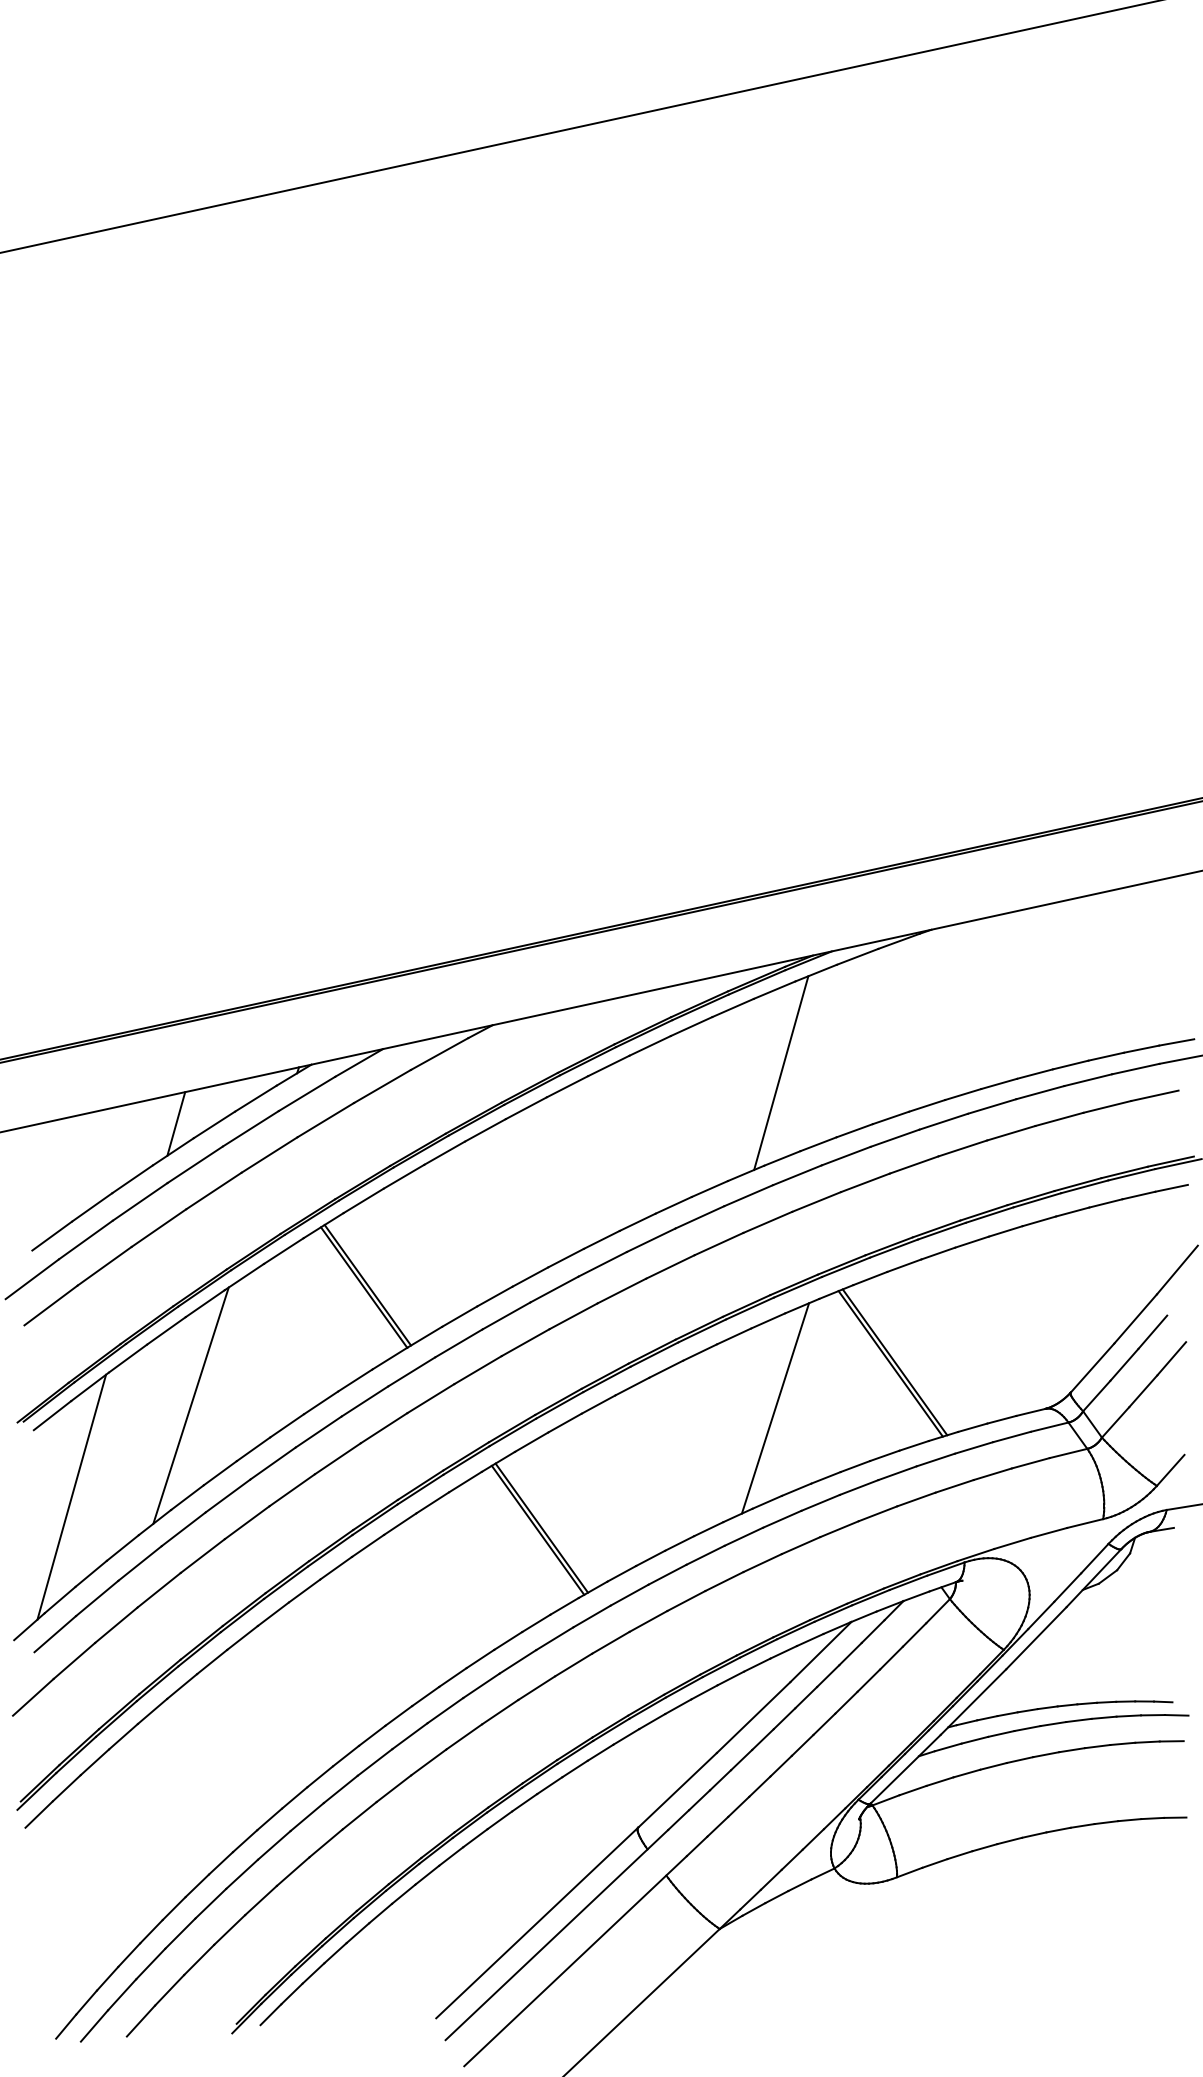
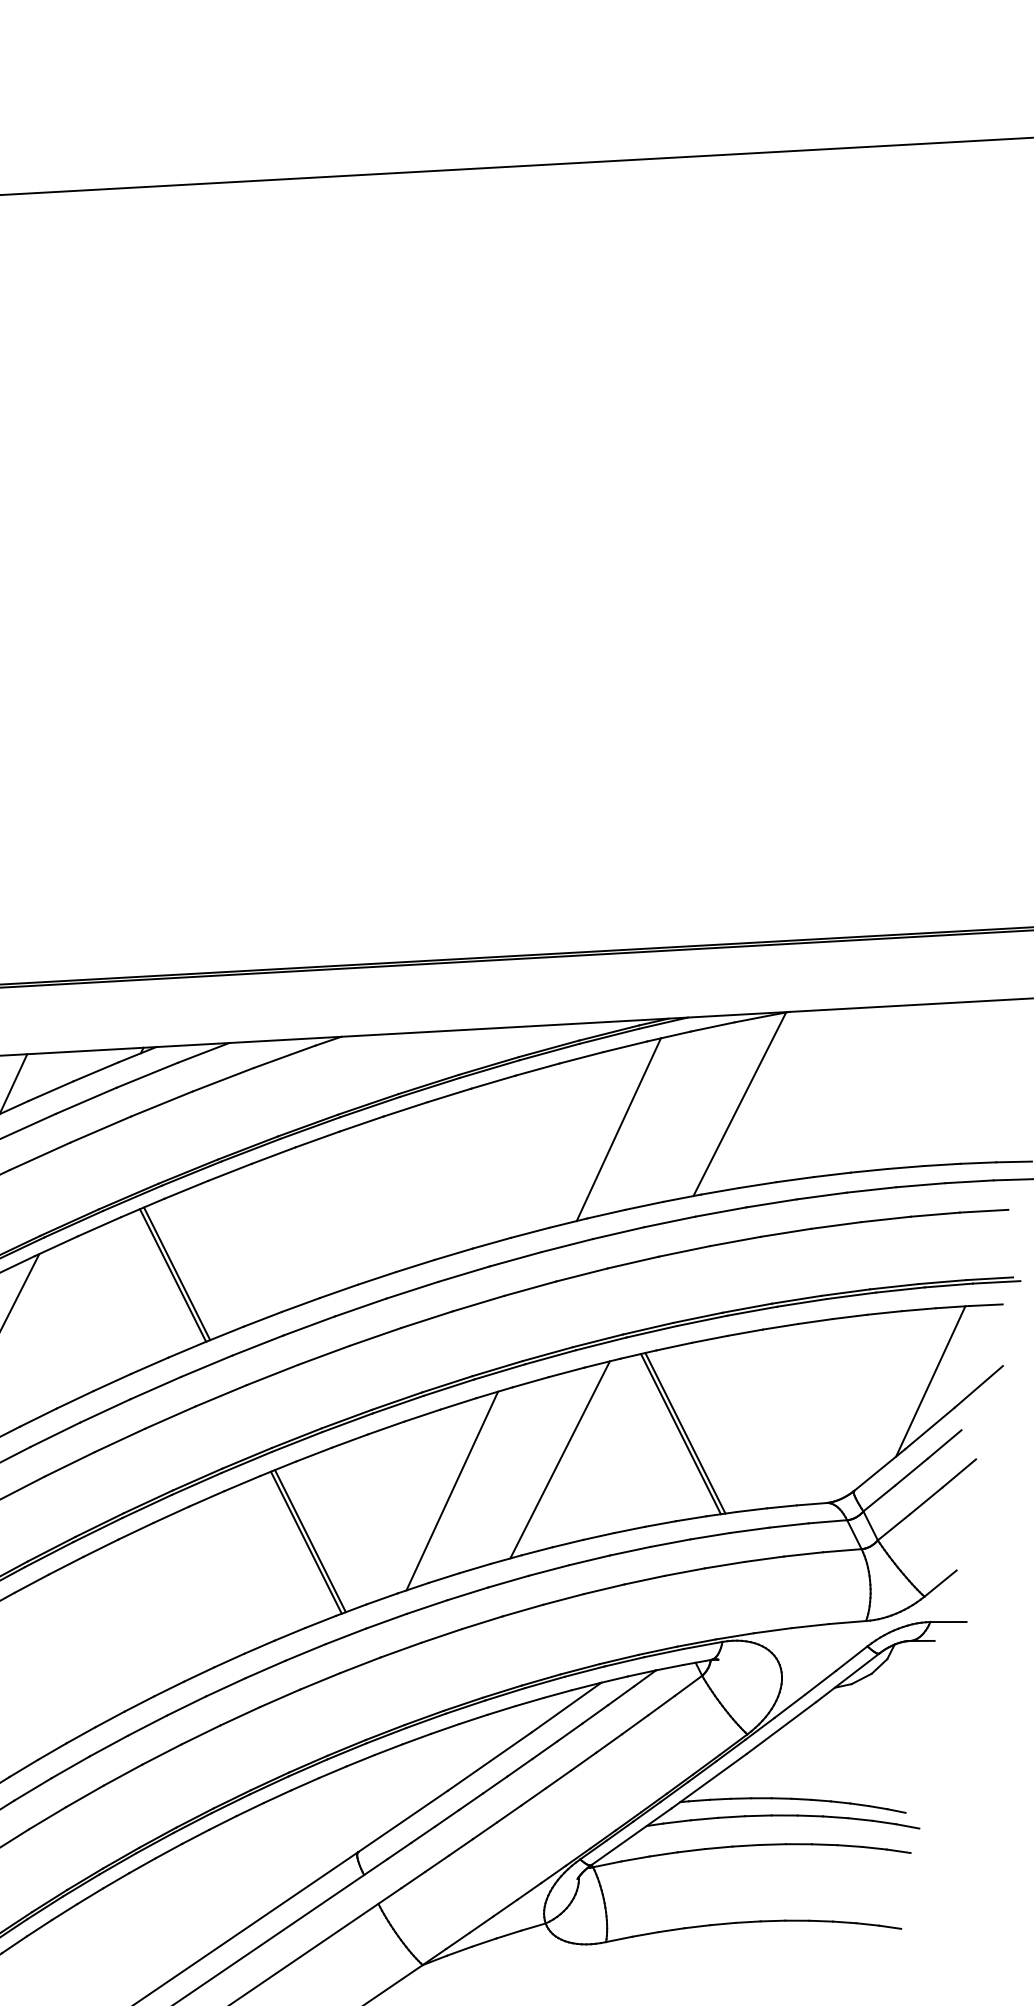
line: (896, 1028) -> (739, 1103), added
line: (1128, 1272) -> (930, 1381), added
line: (673, 1455) -> (451, 1490), added

